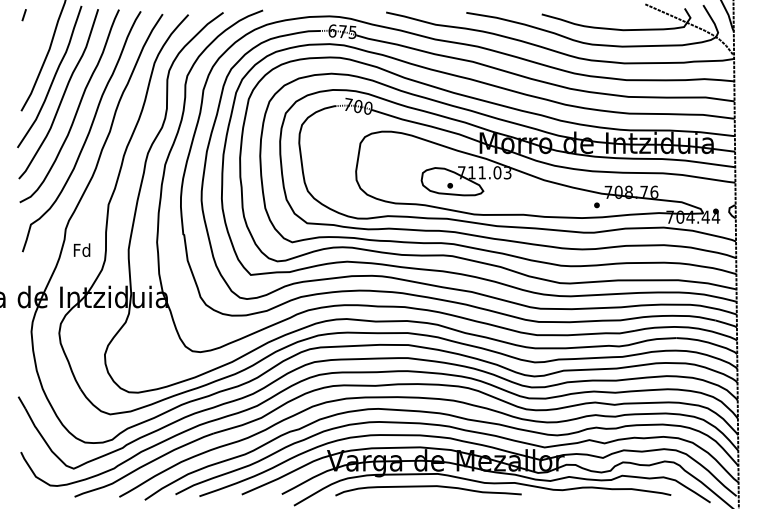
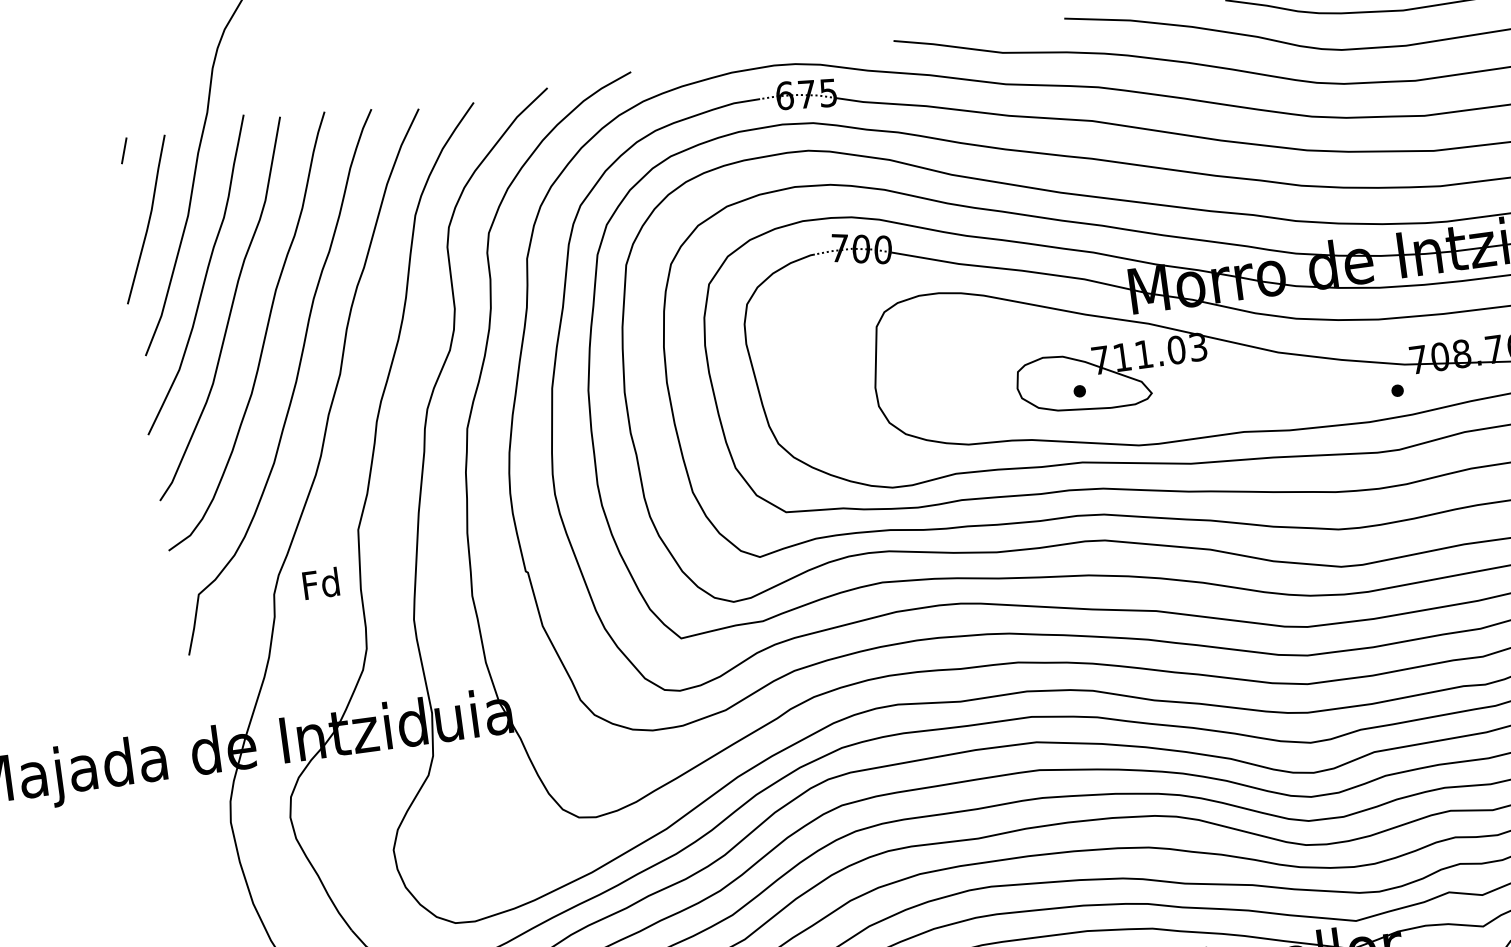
curve: (30, 48) -> (147, 219), added
text: (81, 249) -> (319, 582), moved

